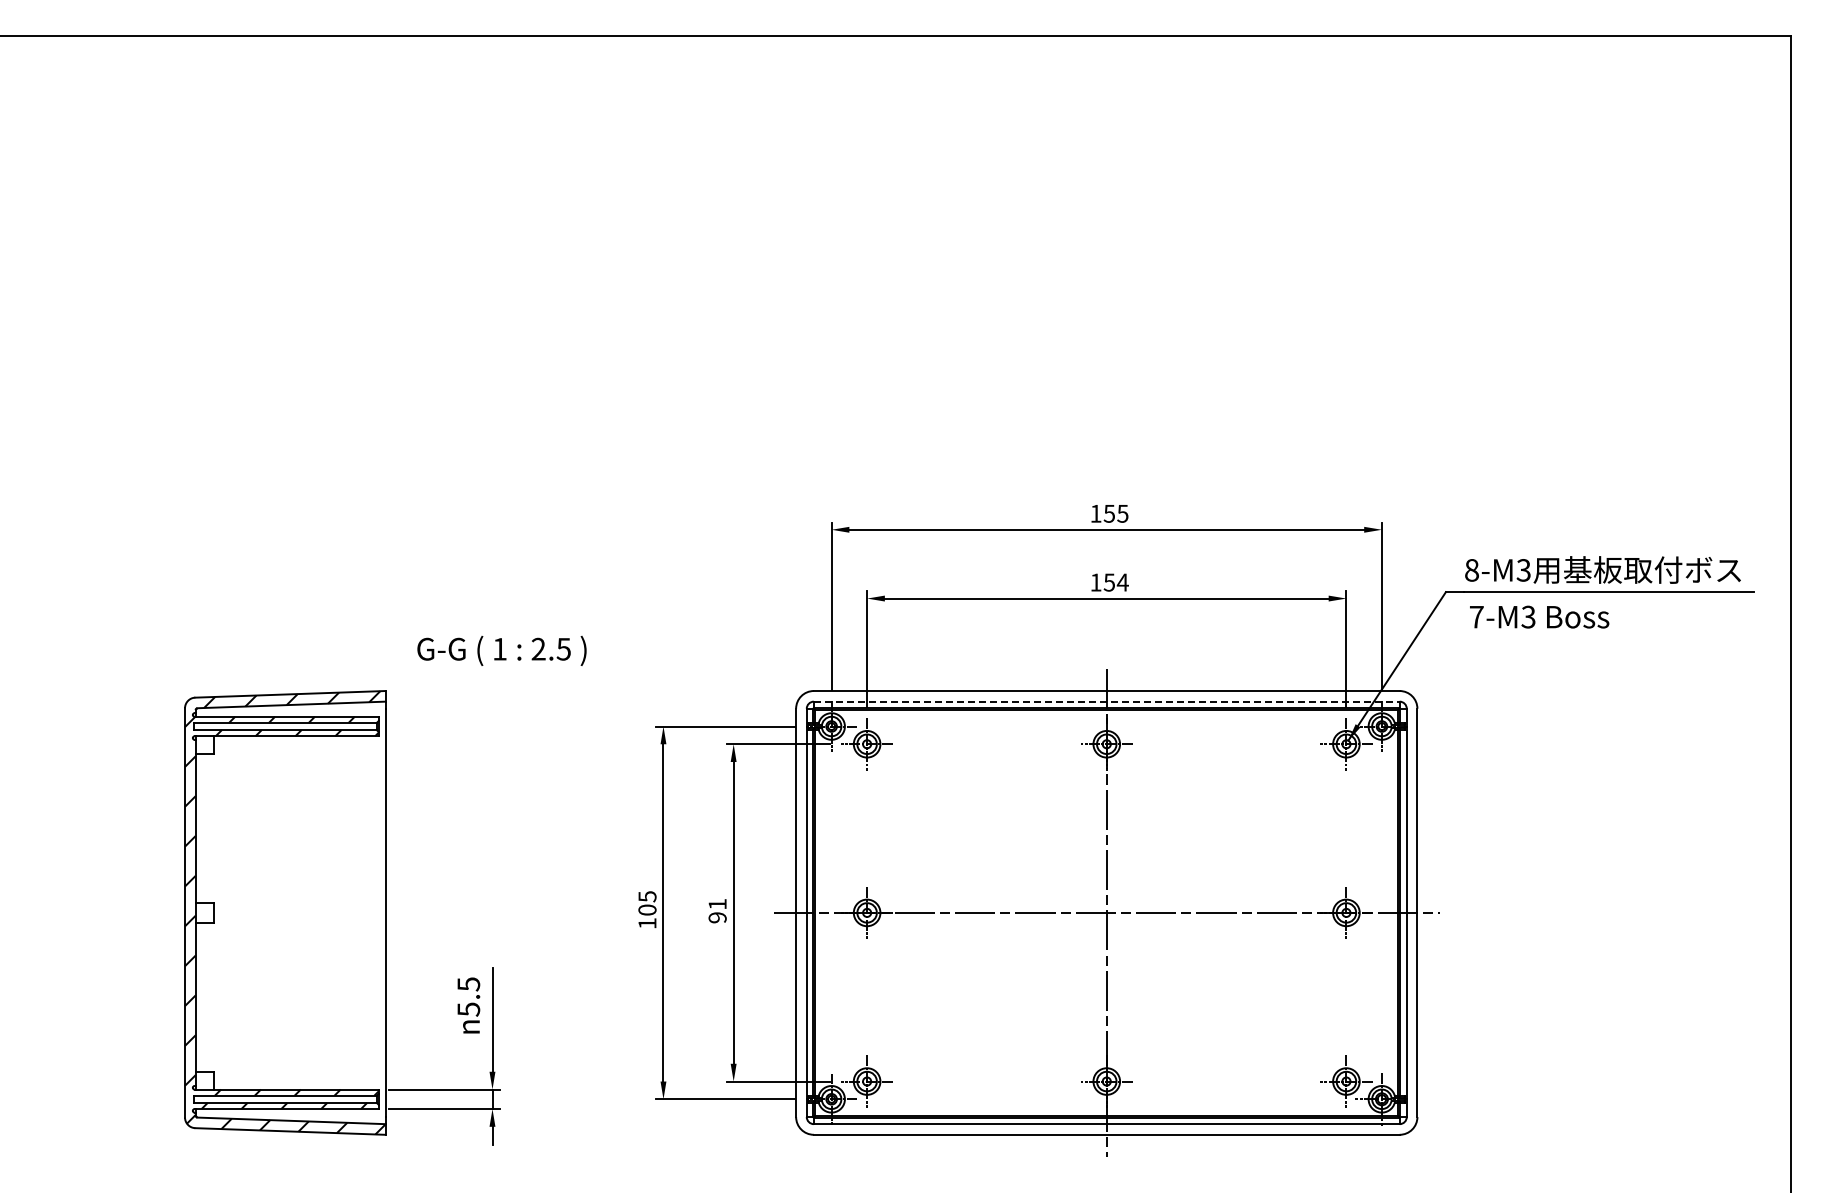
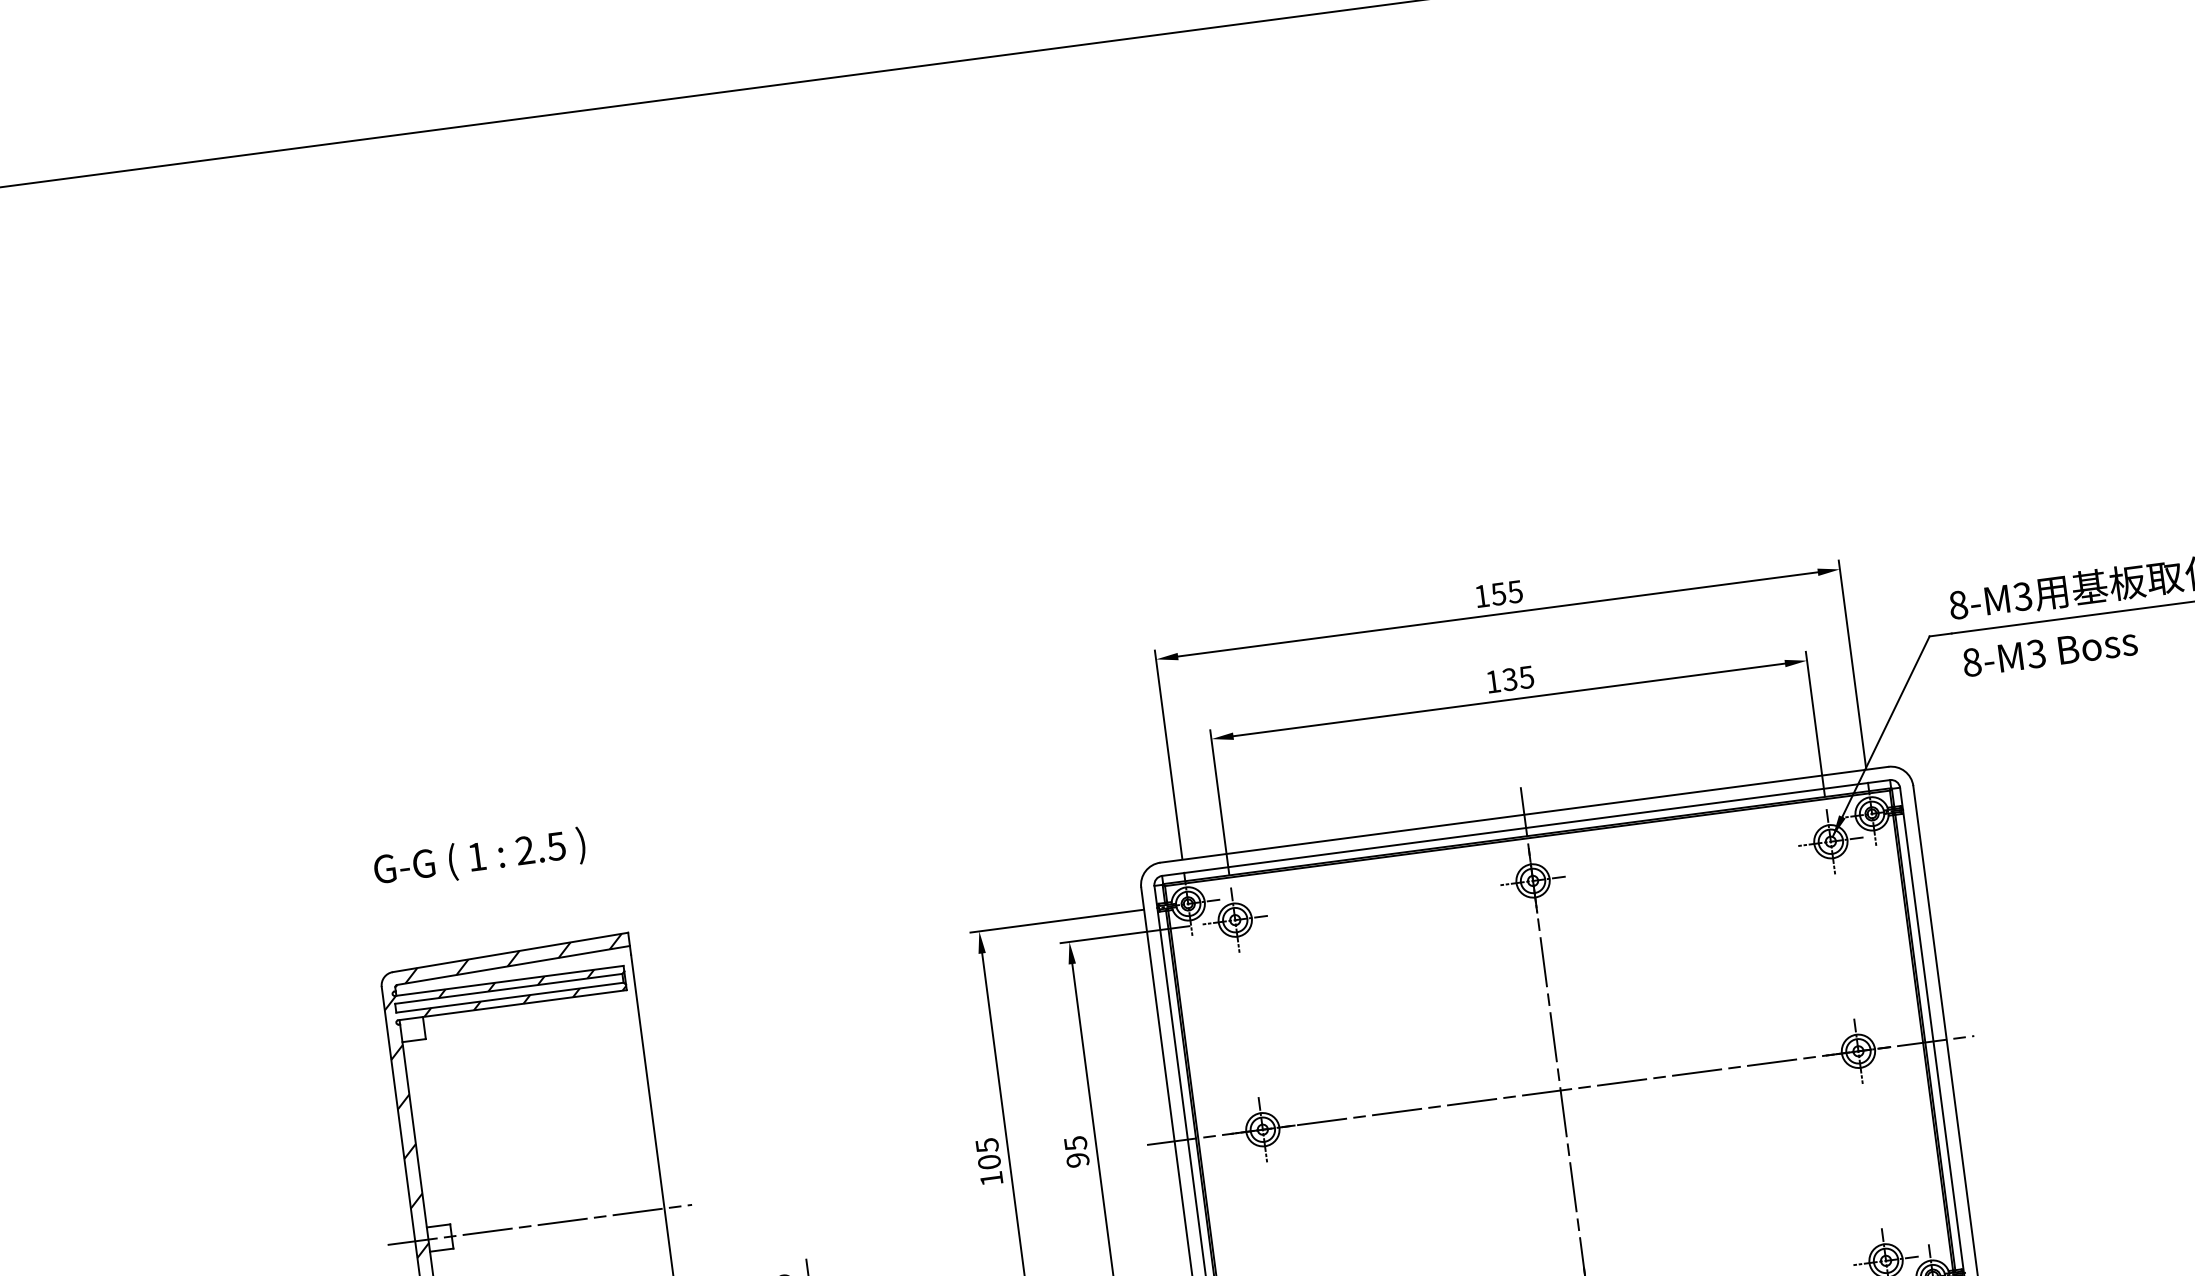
text: (1116, 582) -> (1518, 678), 154 -> 135
text: (1476, 616) -> (1971, 661), 7-M3 -> 8-M3
text: (501, 650) -> (479, 858), moved
line: (1106, 701) -> (1525, 827), dashed -> solid
text: (717, 904) -> (1075, 1143), 91 -> 95
line: (284, 912) -> (538, 1224), added

